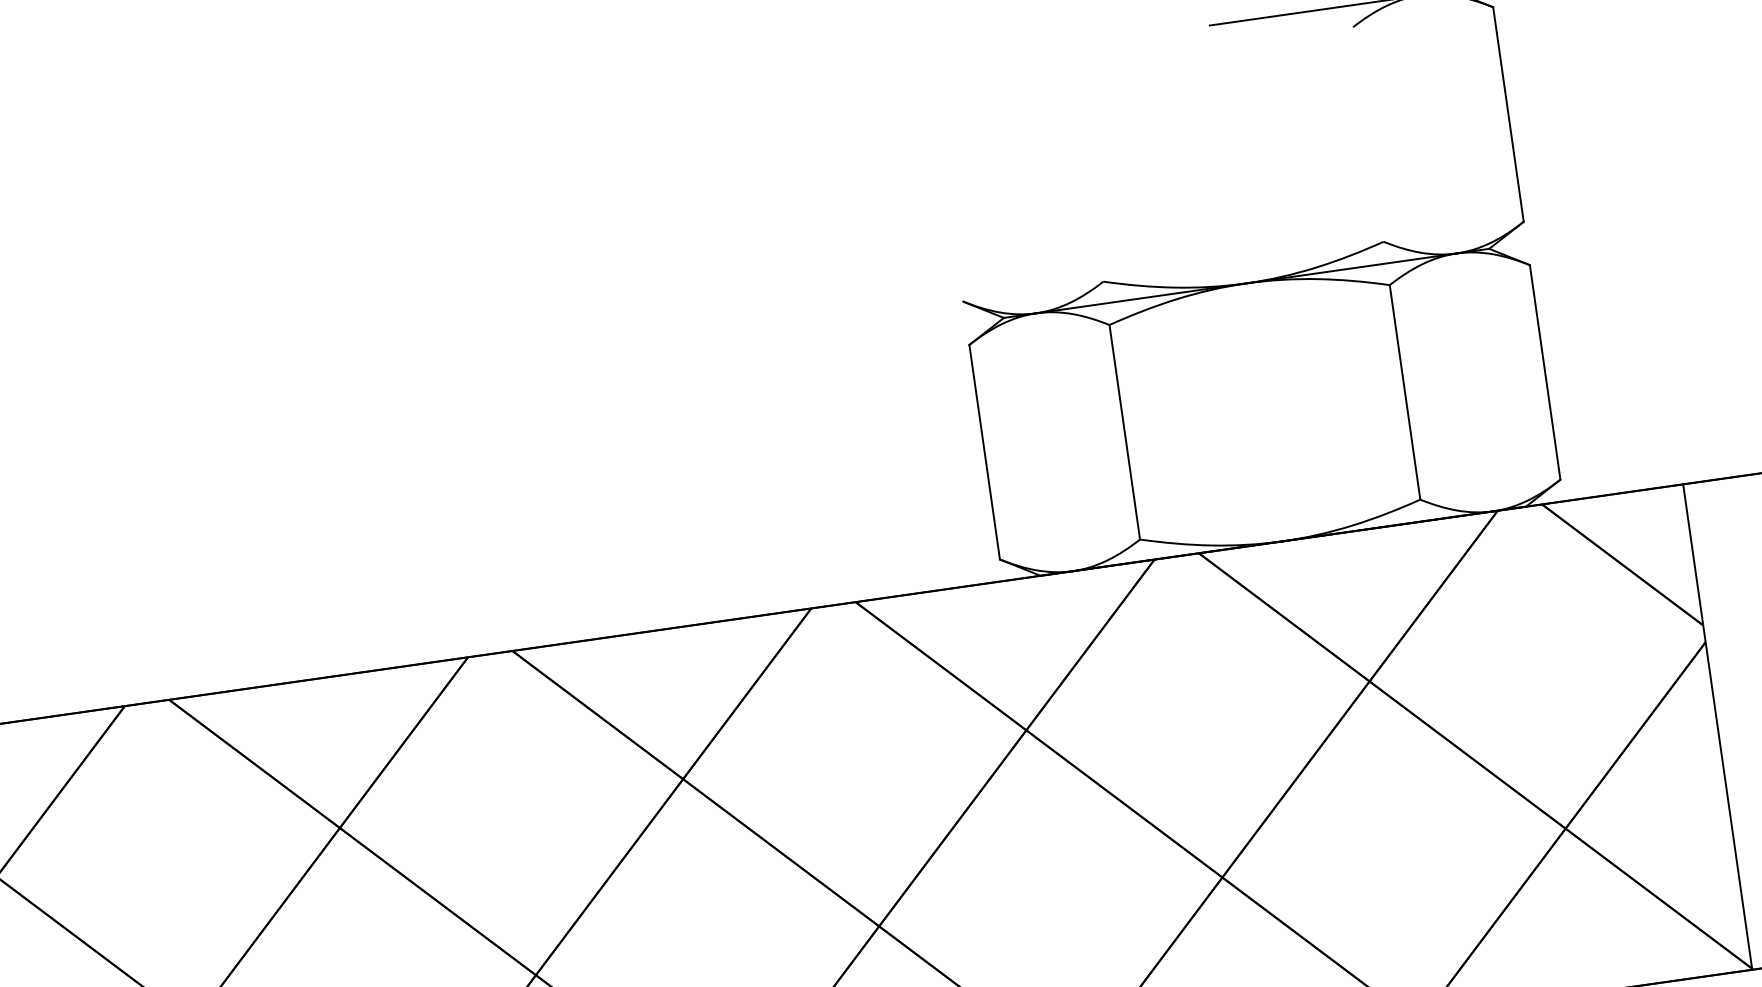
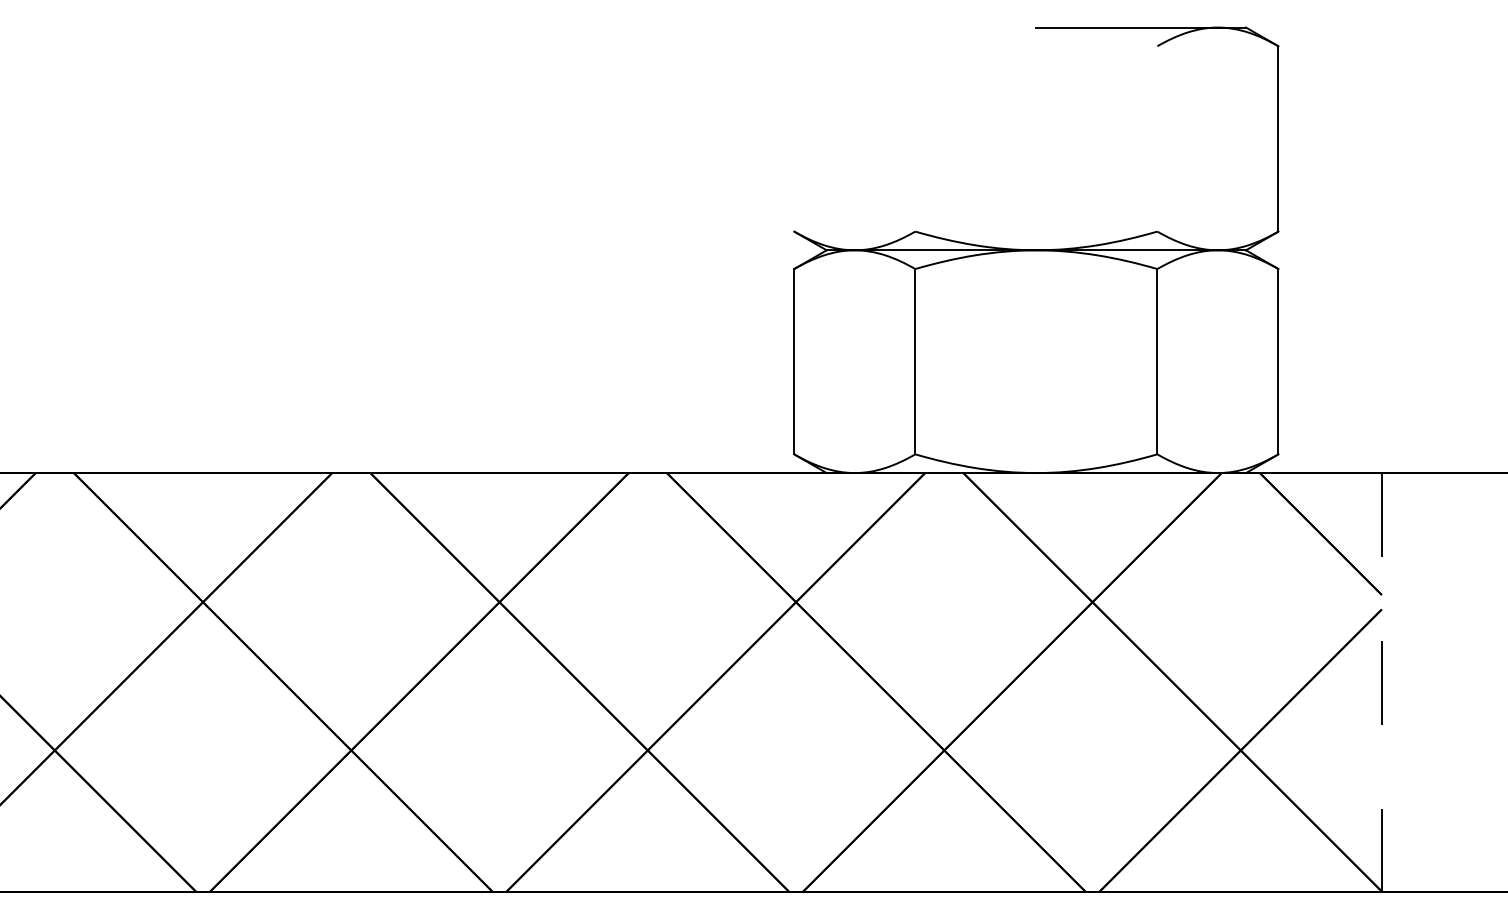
line: (1717, 726) -> (1381, 682), solid -> dashed

